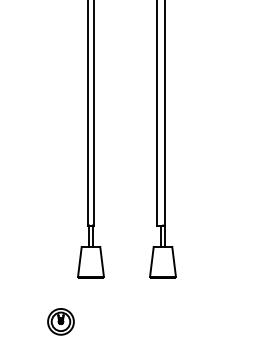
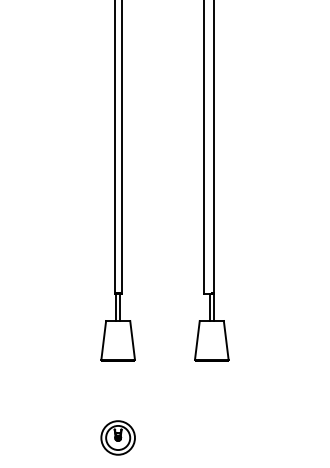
part: (60, 321) -> (117, 437), moved

